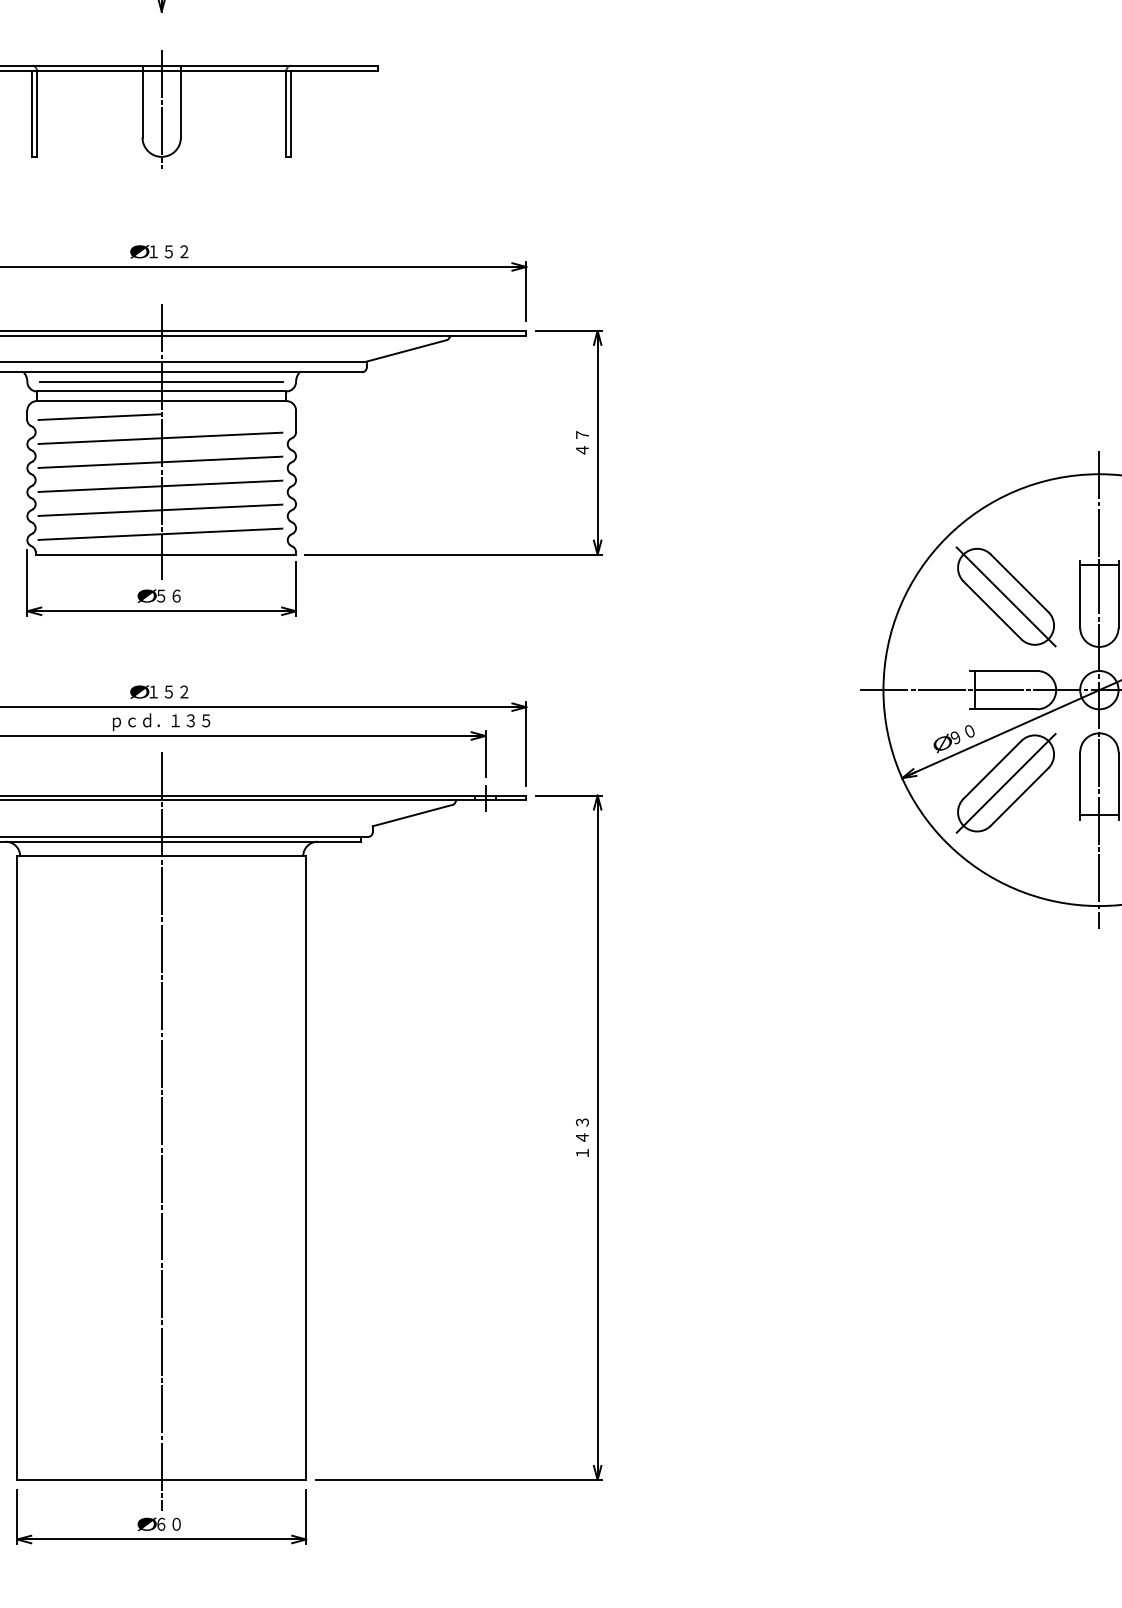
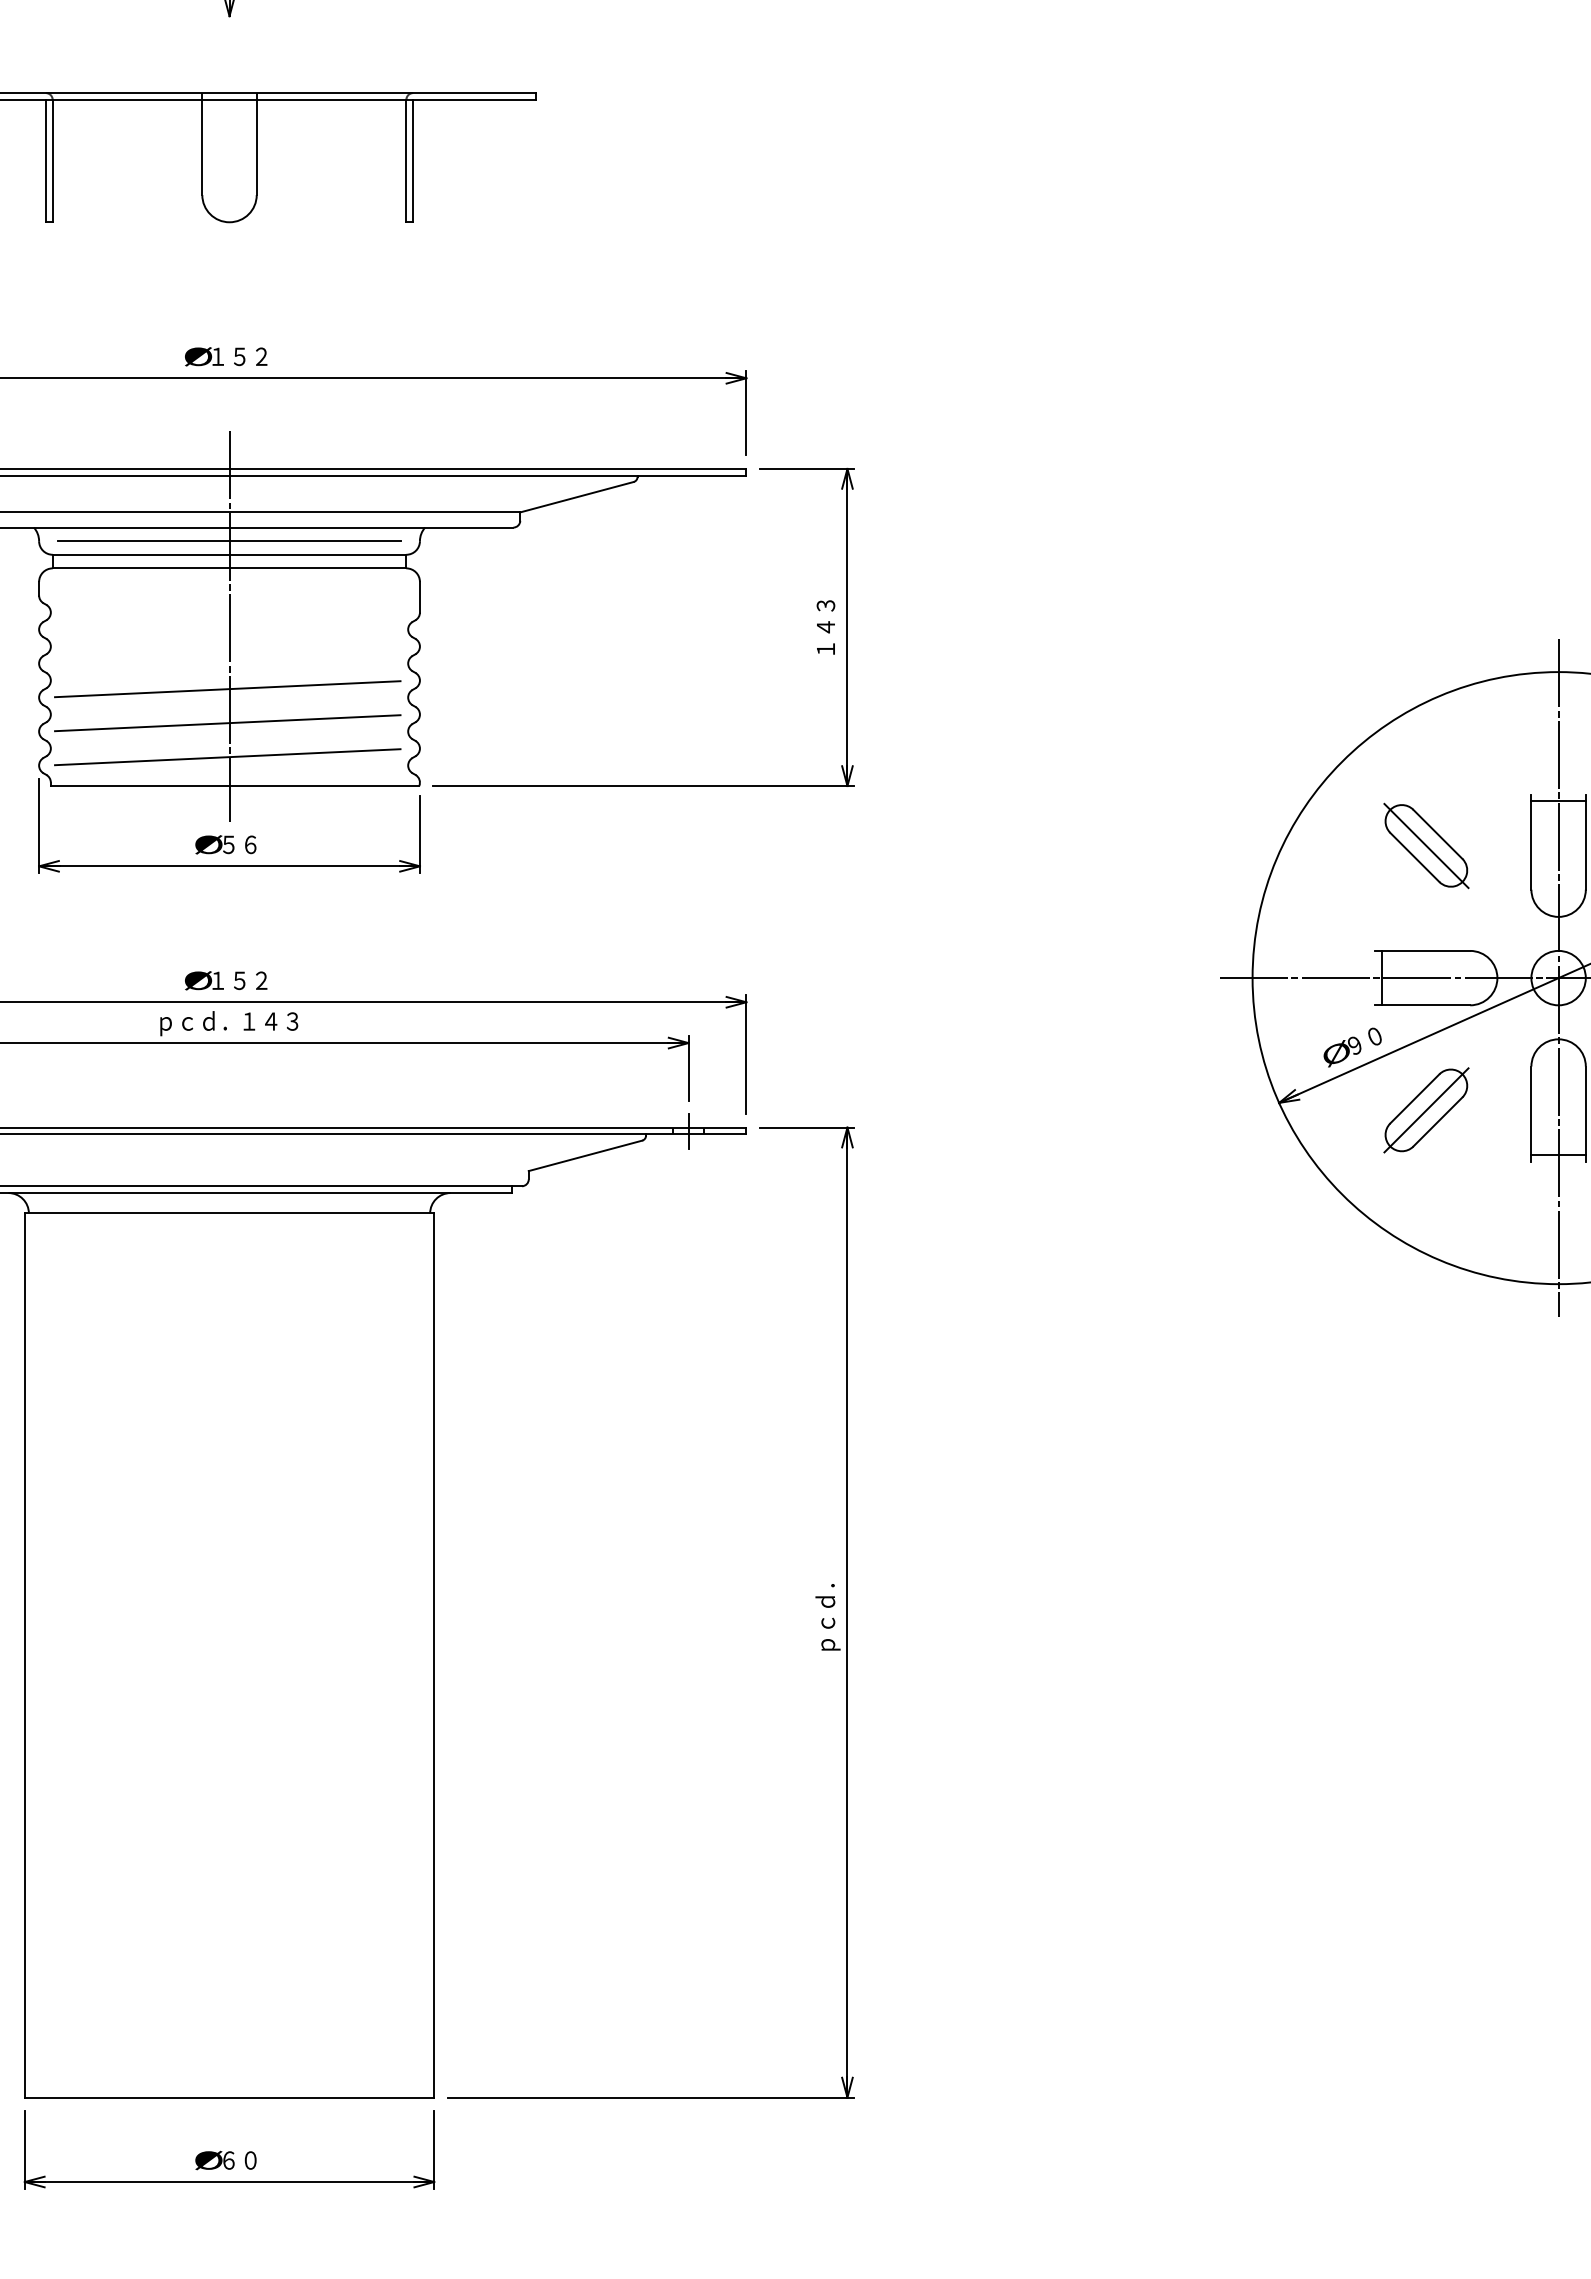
line: (161, 109) -> (229, 154), removed
line: (100, 417) -> (142, 591), removed
line: (160, 438) -> (227, 621), removed
text: (582, 442) -> (825, 627), ４７ -> １４３
line: (160, 462) -> (227, 655), removed
part: (1006, 596) -> (1426, 845), size x0.6
text: (198, 720) -> (281, 1021), １３５ -> １４３
part: (1006, 783) -> (1426, 1110), size x0.6
line: (161, 1131) -> (229, 1603), removed
text: (583, 1141) -> (827, 1617), １４３ -> ｐｃｄ．

